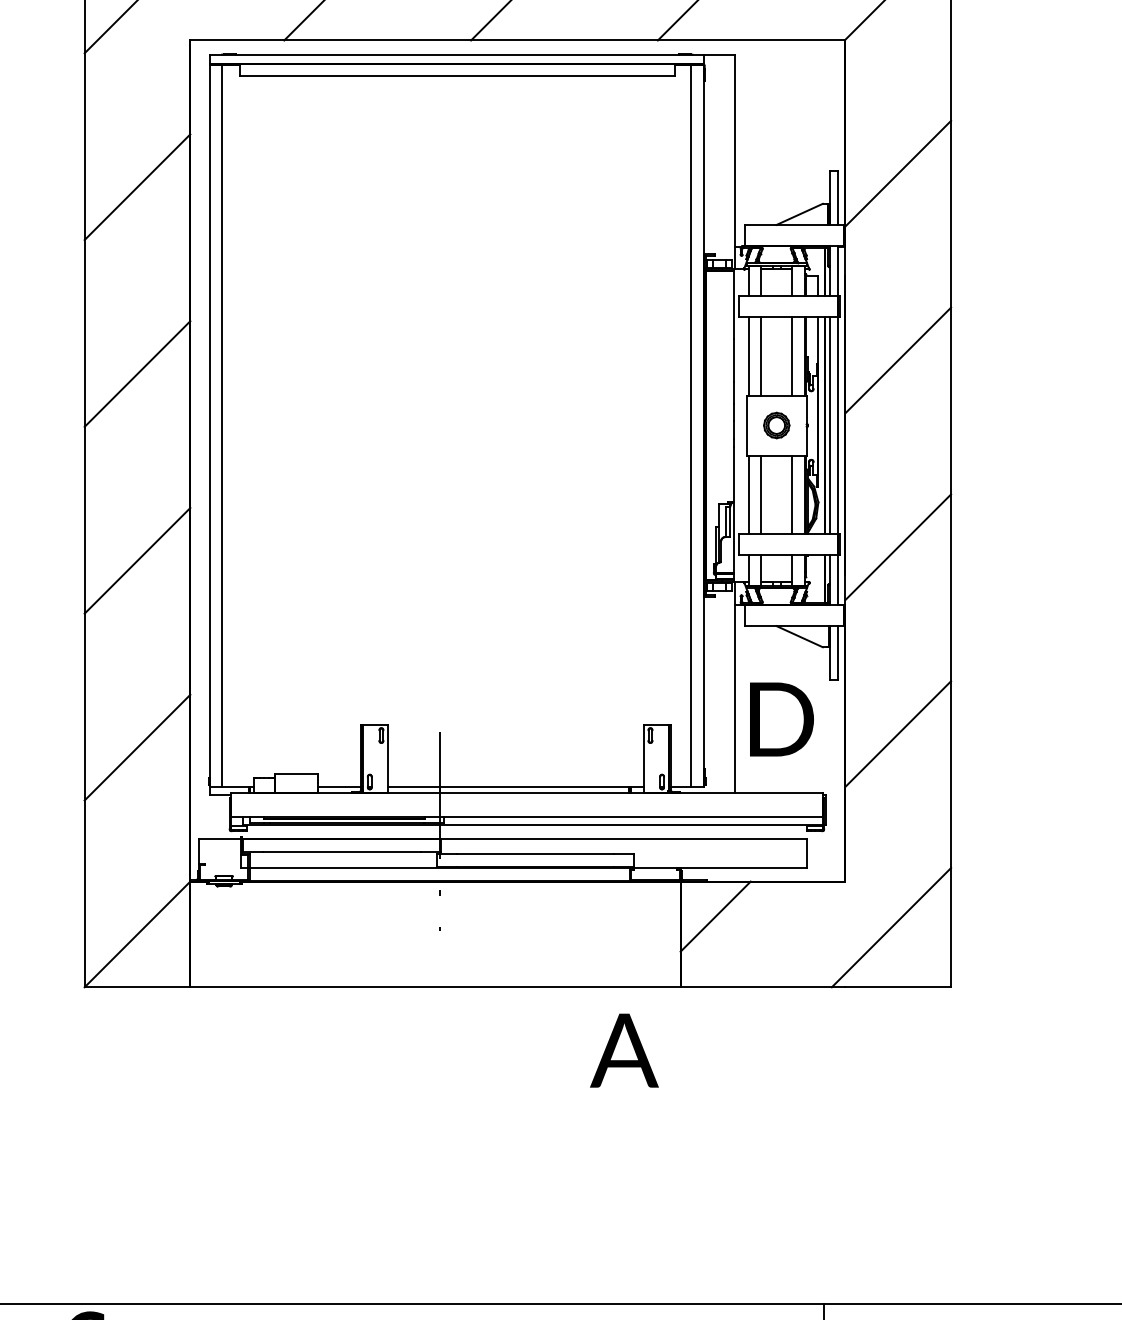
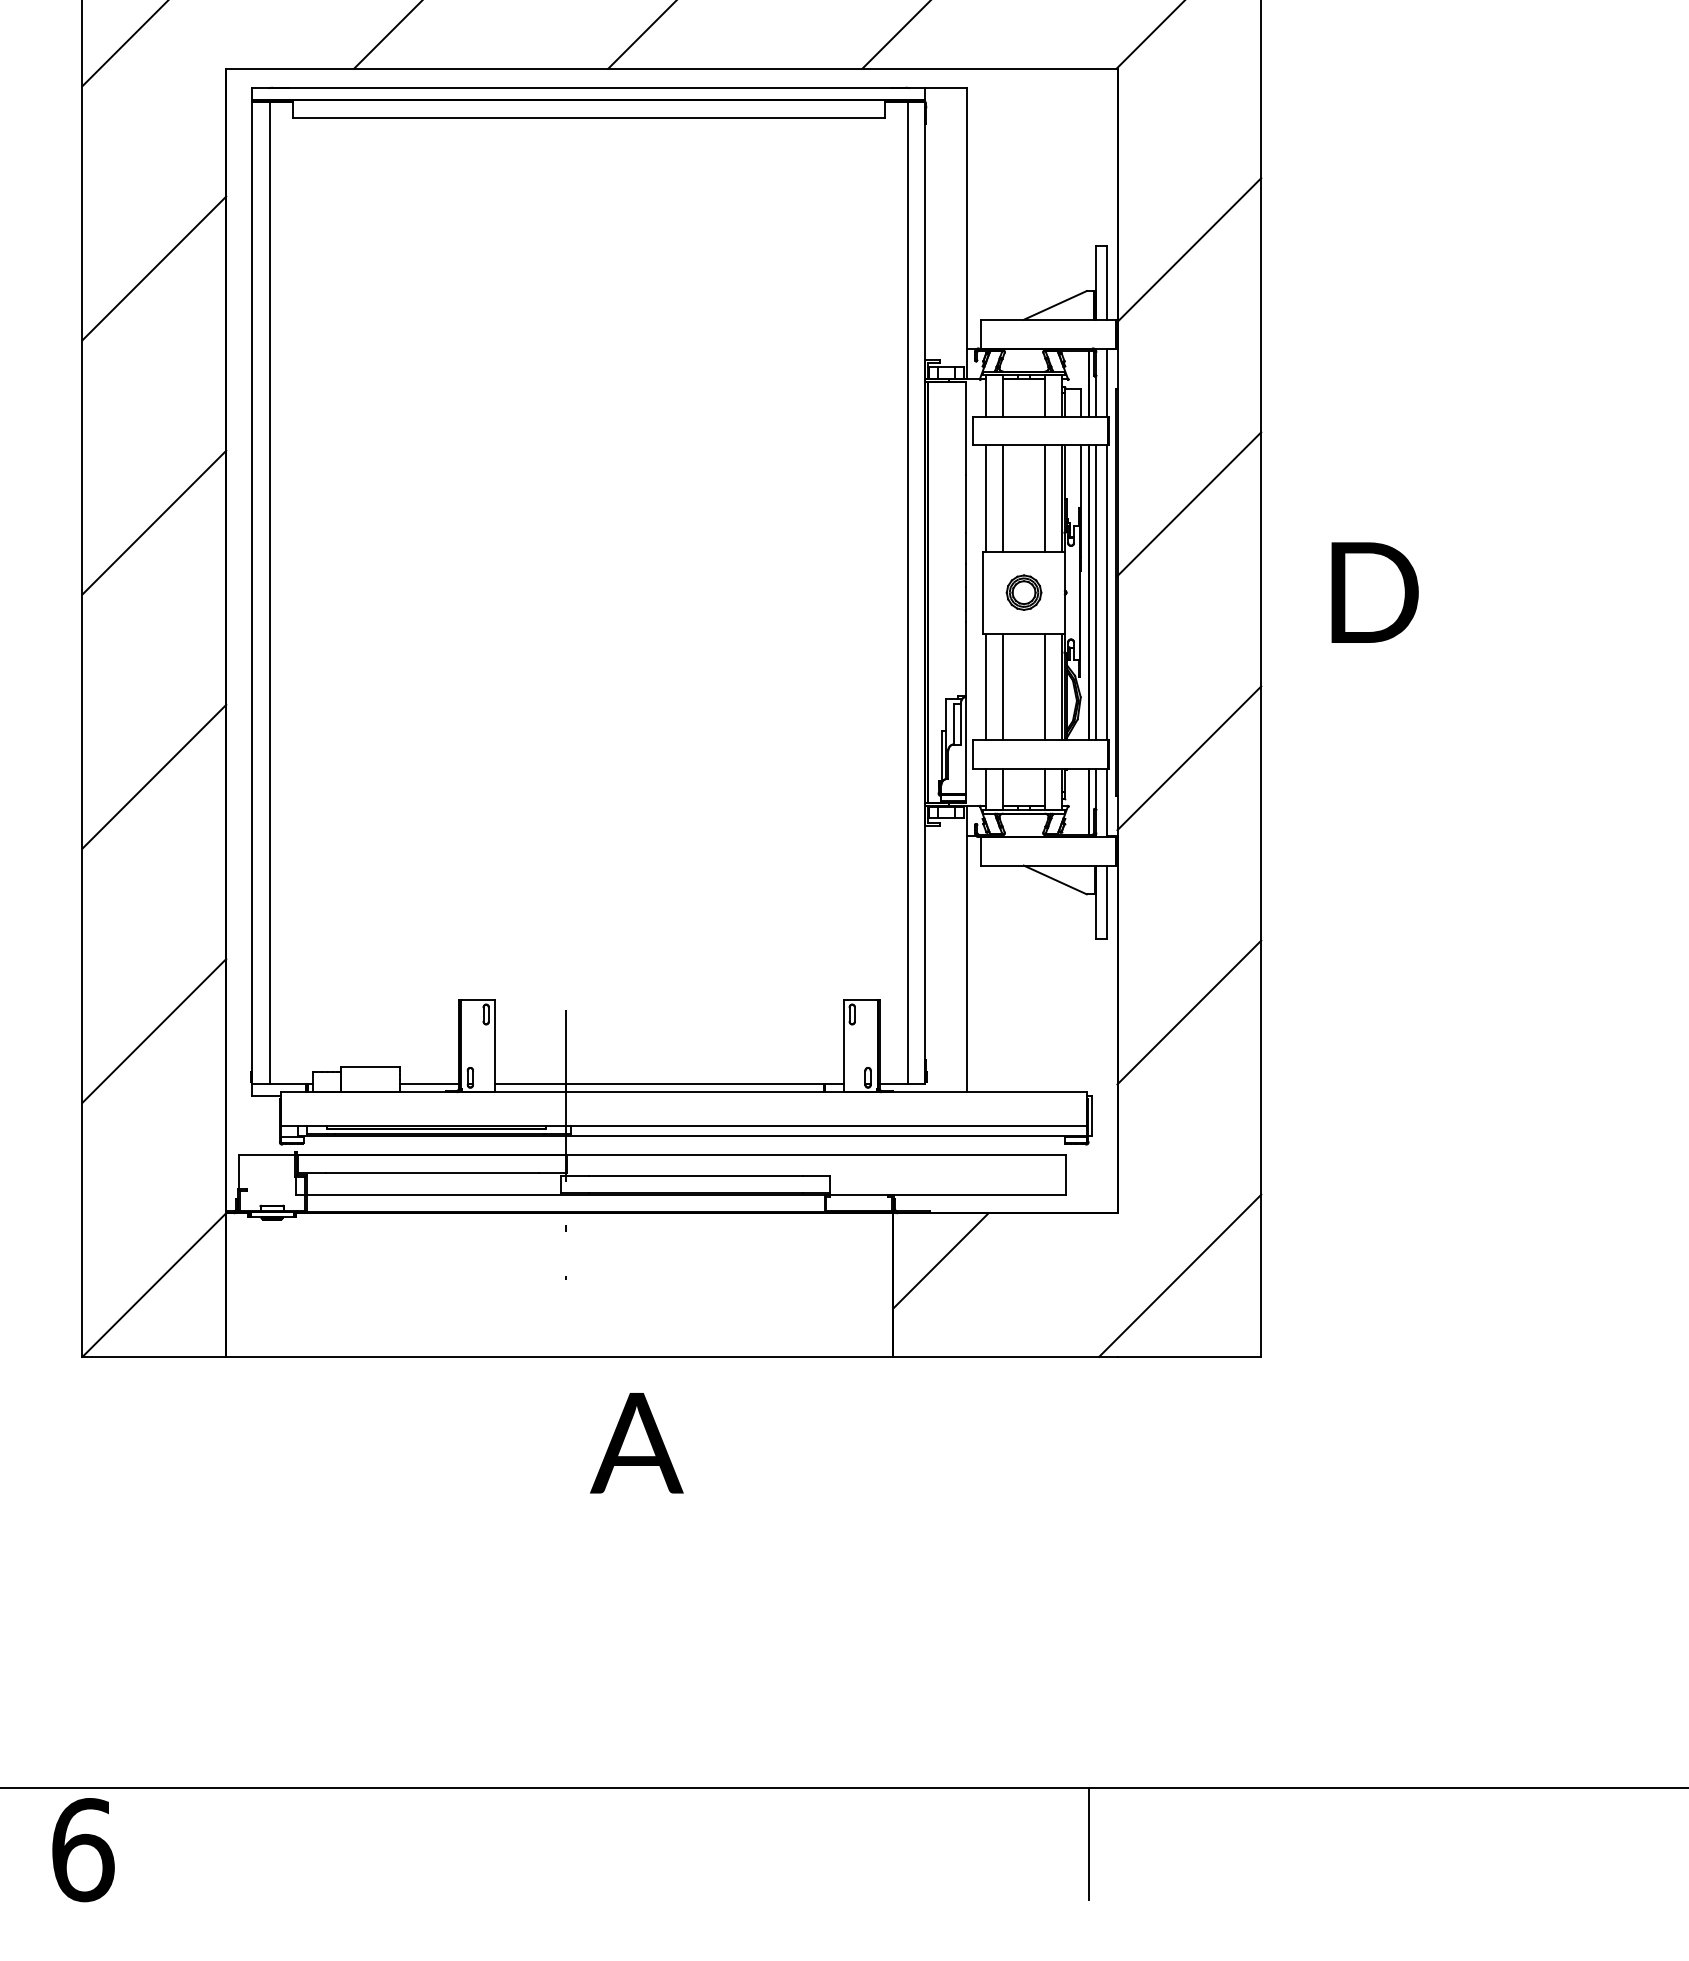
text: (781, 719) -> (1374, 592), moved
text: (624, 1050) -> (636, 1443), moved

